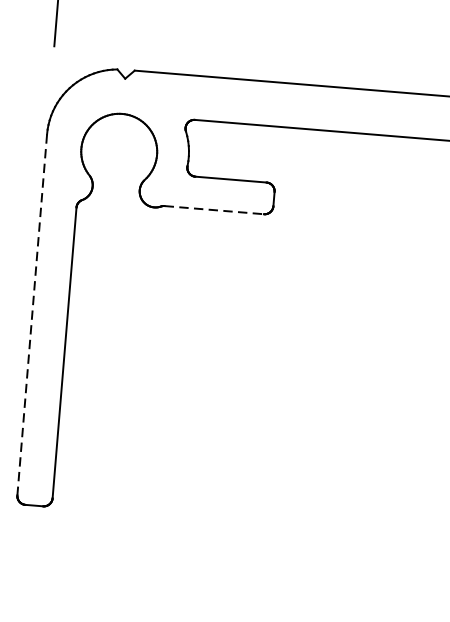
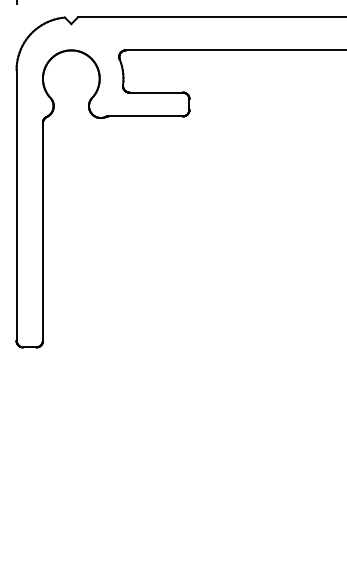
line: (215, 210) -> (146, 116), dashed -> solid
line: (32, 314) -> (16, 205), dashed -> solid

